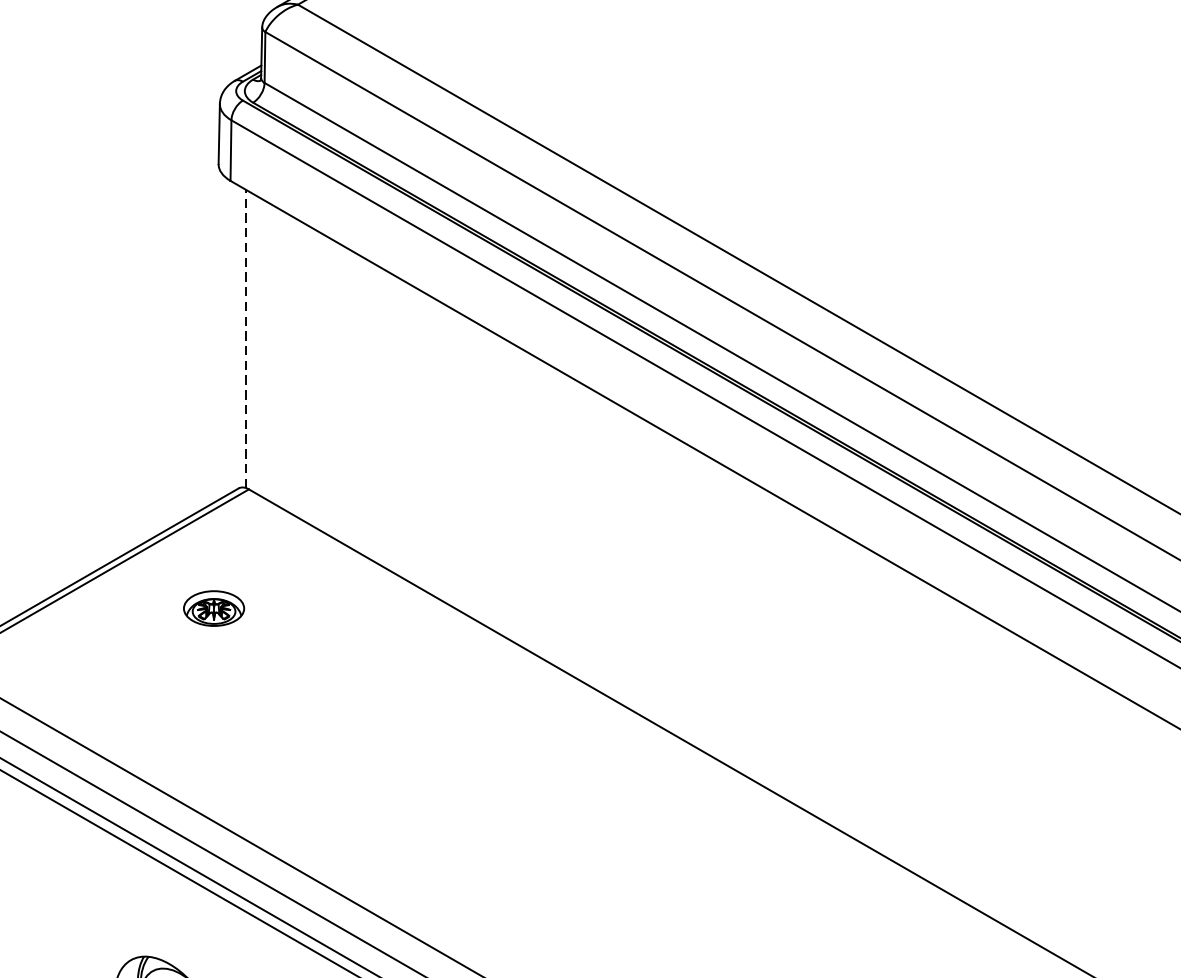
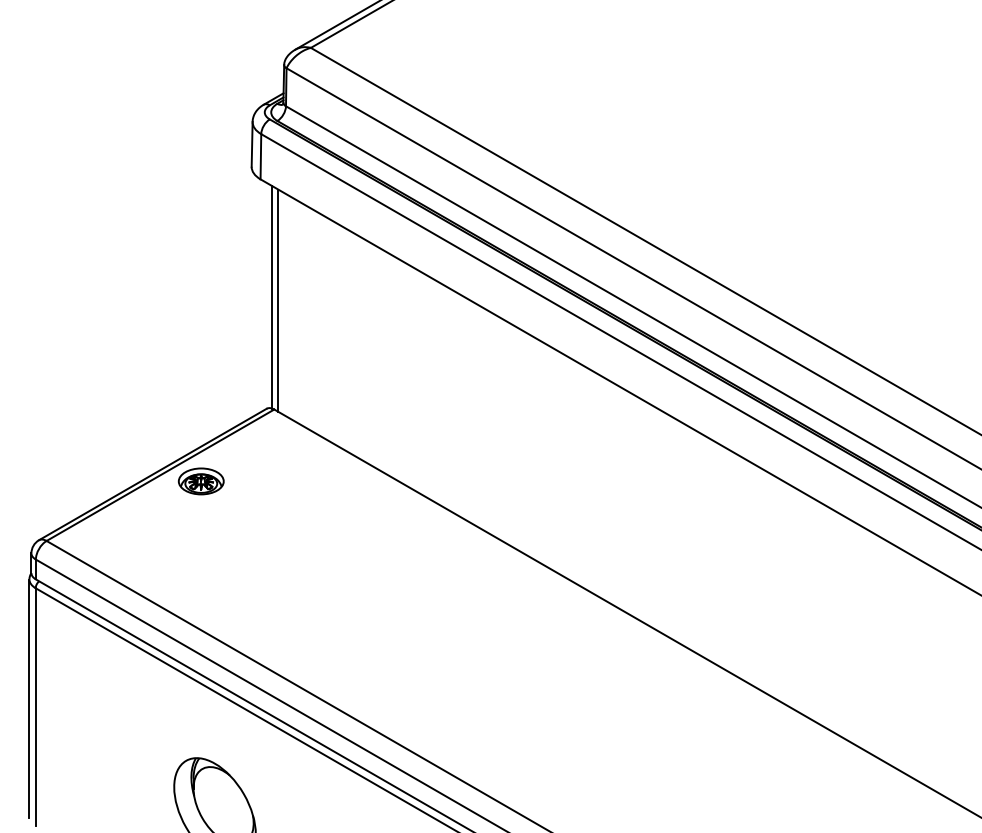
line: (246, 337) -> (272, 296), dashed -> solid
line: (254, 343) -> (278, 300), added
part: (213, 608) -> (200, 481), moved

